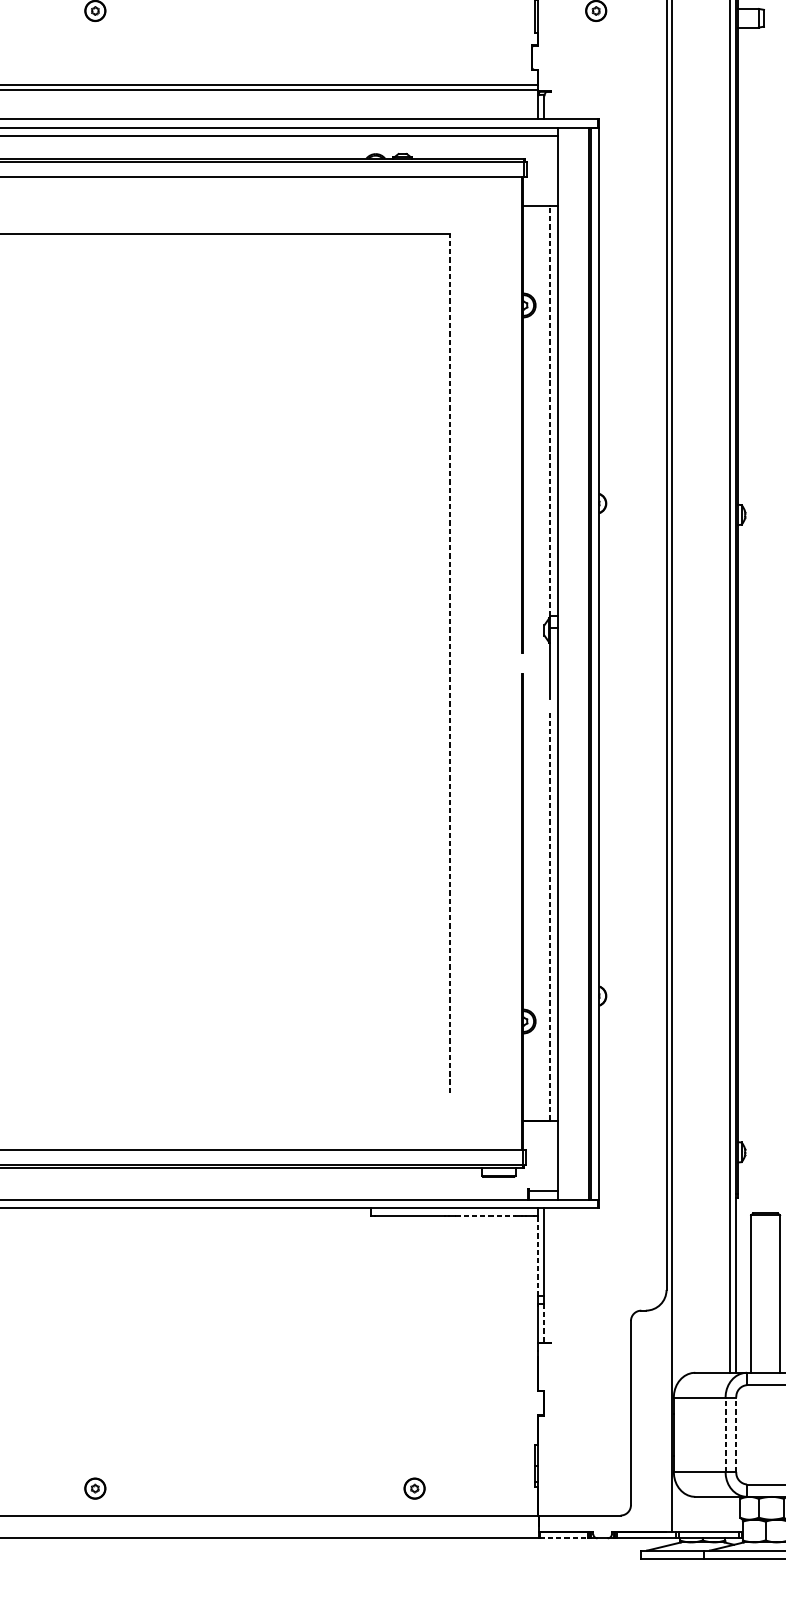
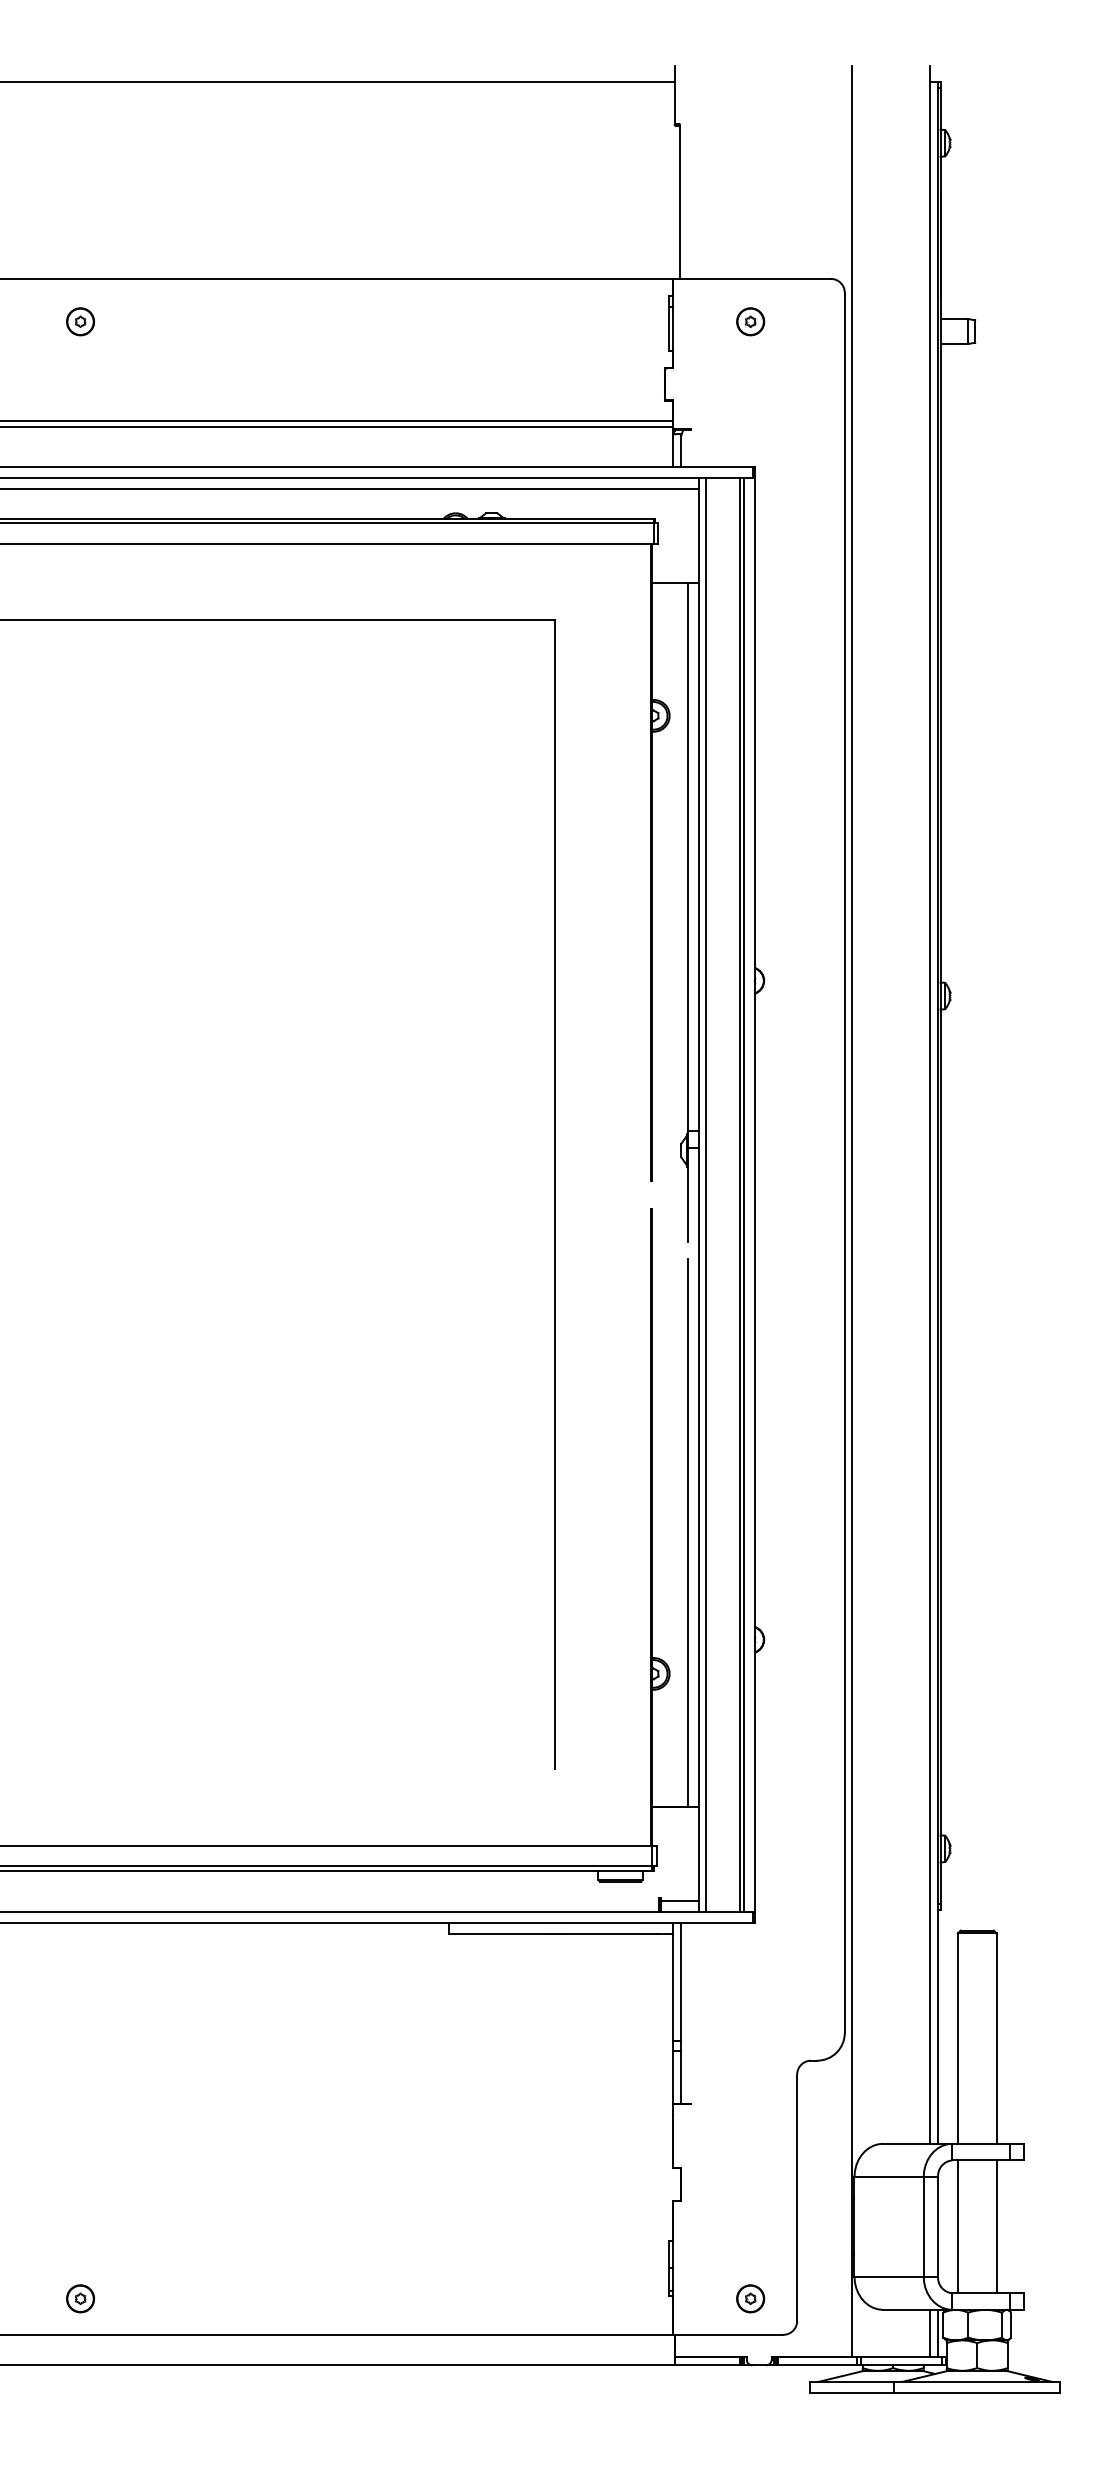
line: (549, 411) -> (688, 857), dashed -> solid
line: (450, 663) -> (555, 1194), dashed -> solid
line: (562, 663) -> (705, 1194), added
line: (549, 915) -> (688, 1532), dashed -> solid
line: (486, 1216) -> (603, 1934), dashed -> solid
line: (538, 1255) -> (673, 1987), dashed -> solid
line: (544, 1323) -> (681, 2078), dashed -> solid
line: (725, 1434) -> (923, 2226), dashed -> solid
line: (736, 1434) -> (938, 2226), dashed -> solid
line: (750, 1434) -> (957, 2226), added
line: (779, 1434) -> (996, 2226), added
part: (414, 1488) -> (750, 2298), moved
line: (729, 1514) -> (929, 2333), added
line: (735, 1514) -> (937, 2333), added
line: (563, 1538) -> (707, 2365), dashed -> solid

